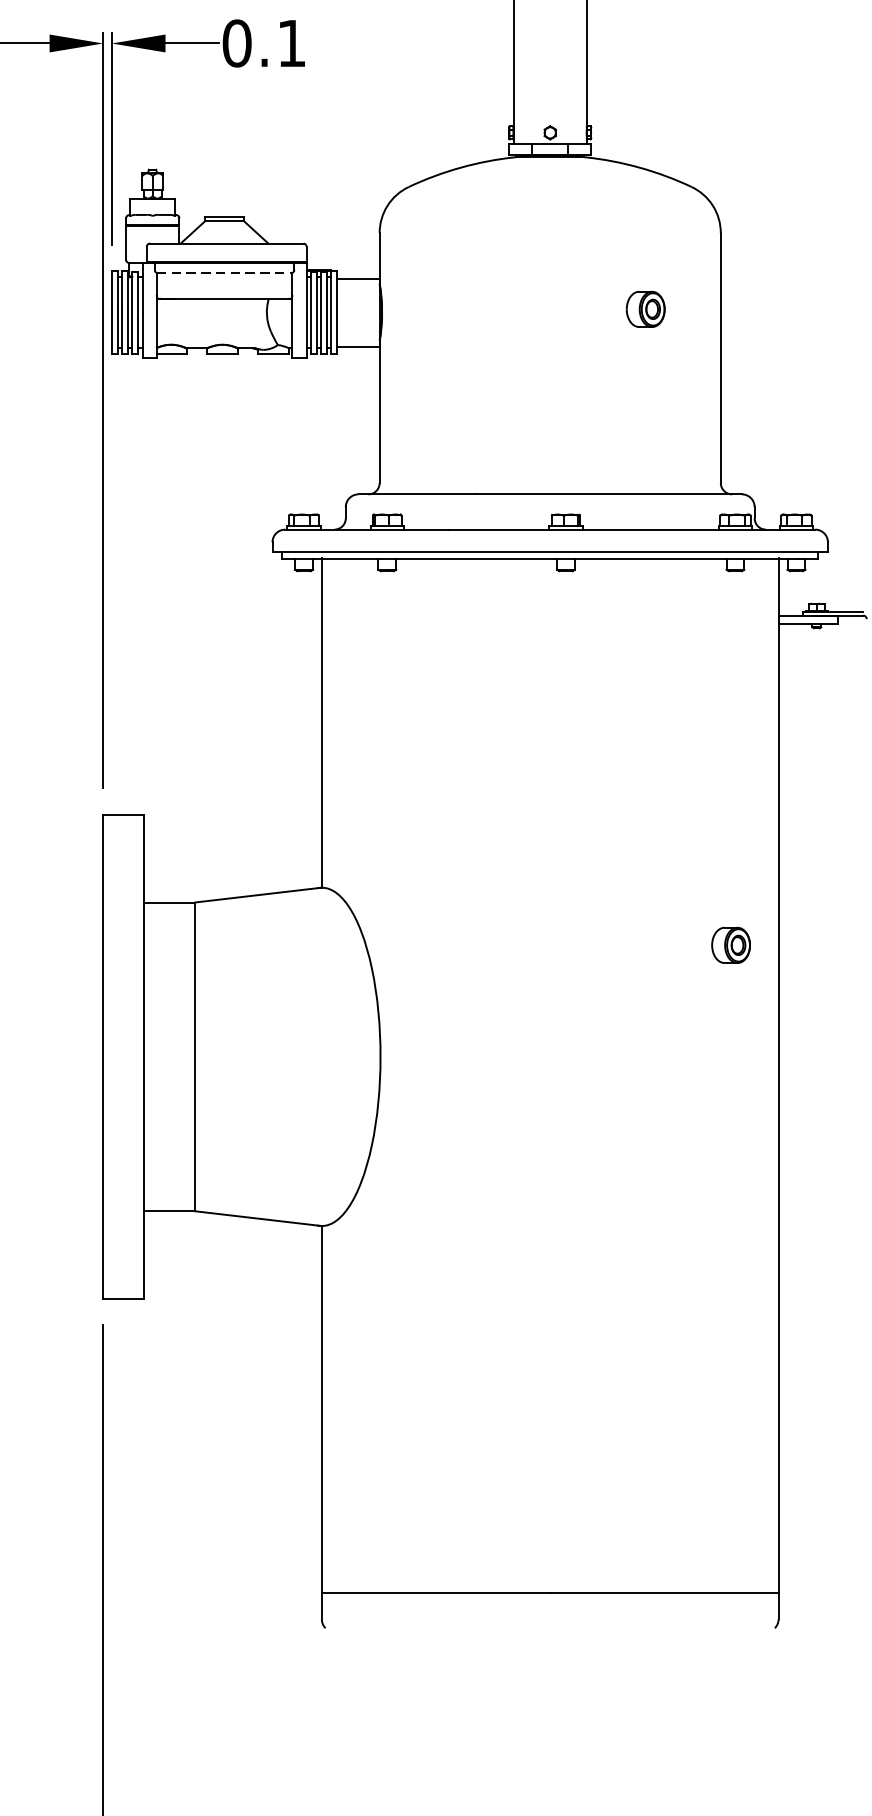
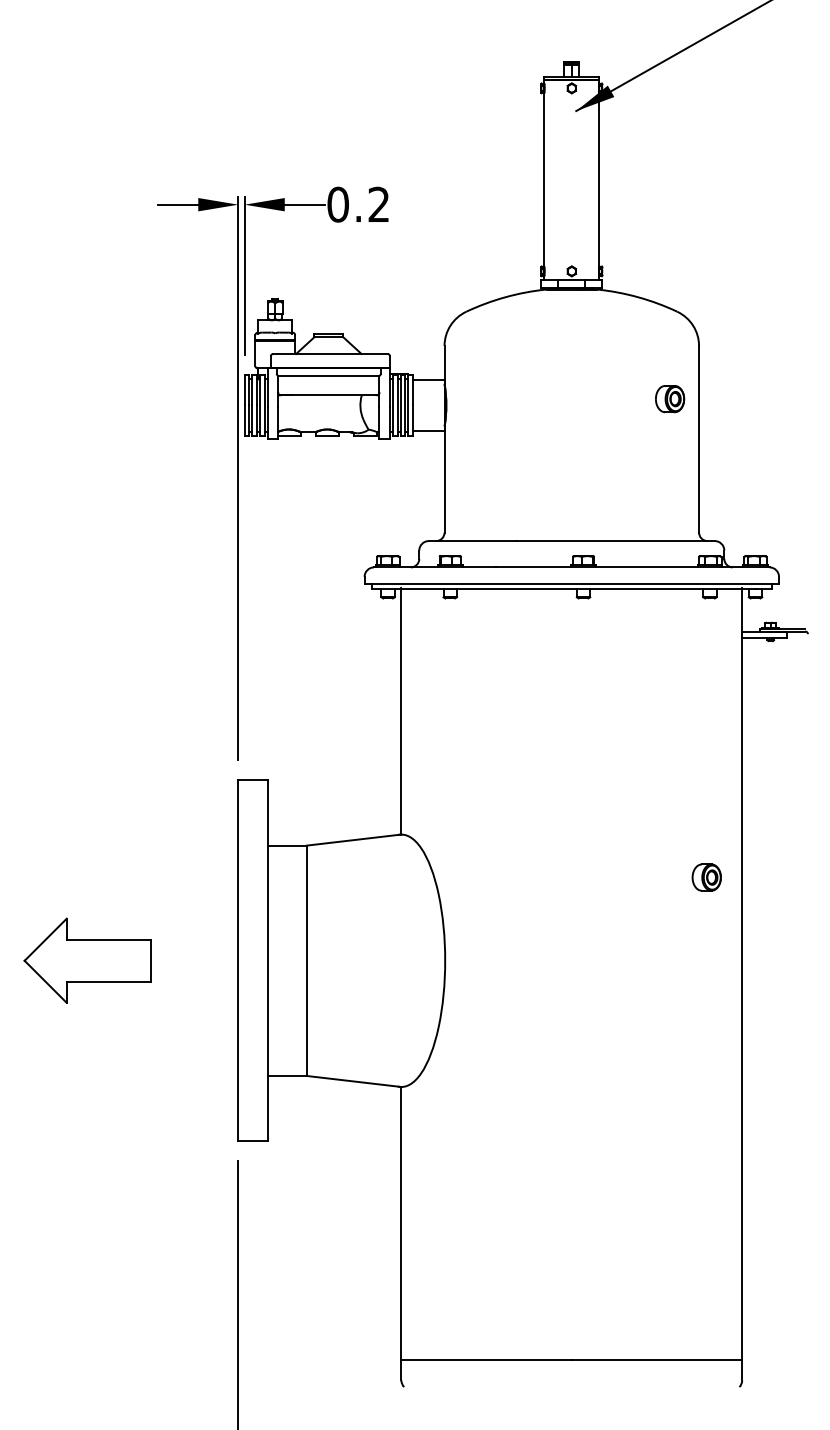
text: (291, 41) -> (378, 203), 0.1 -> 0.2
line: (225, 272) -> (329, 375), dashed -> solid
part: (646, 309) -> (670, 399), moved

